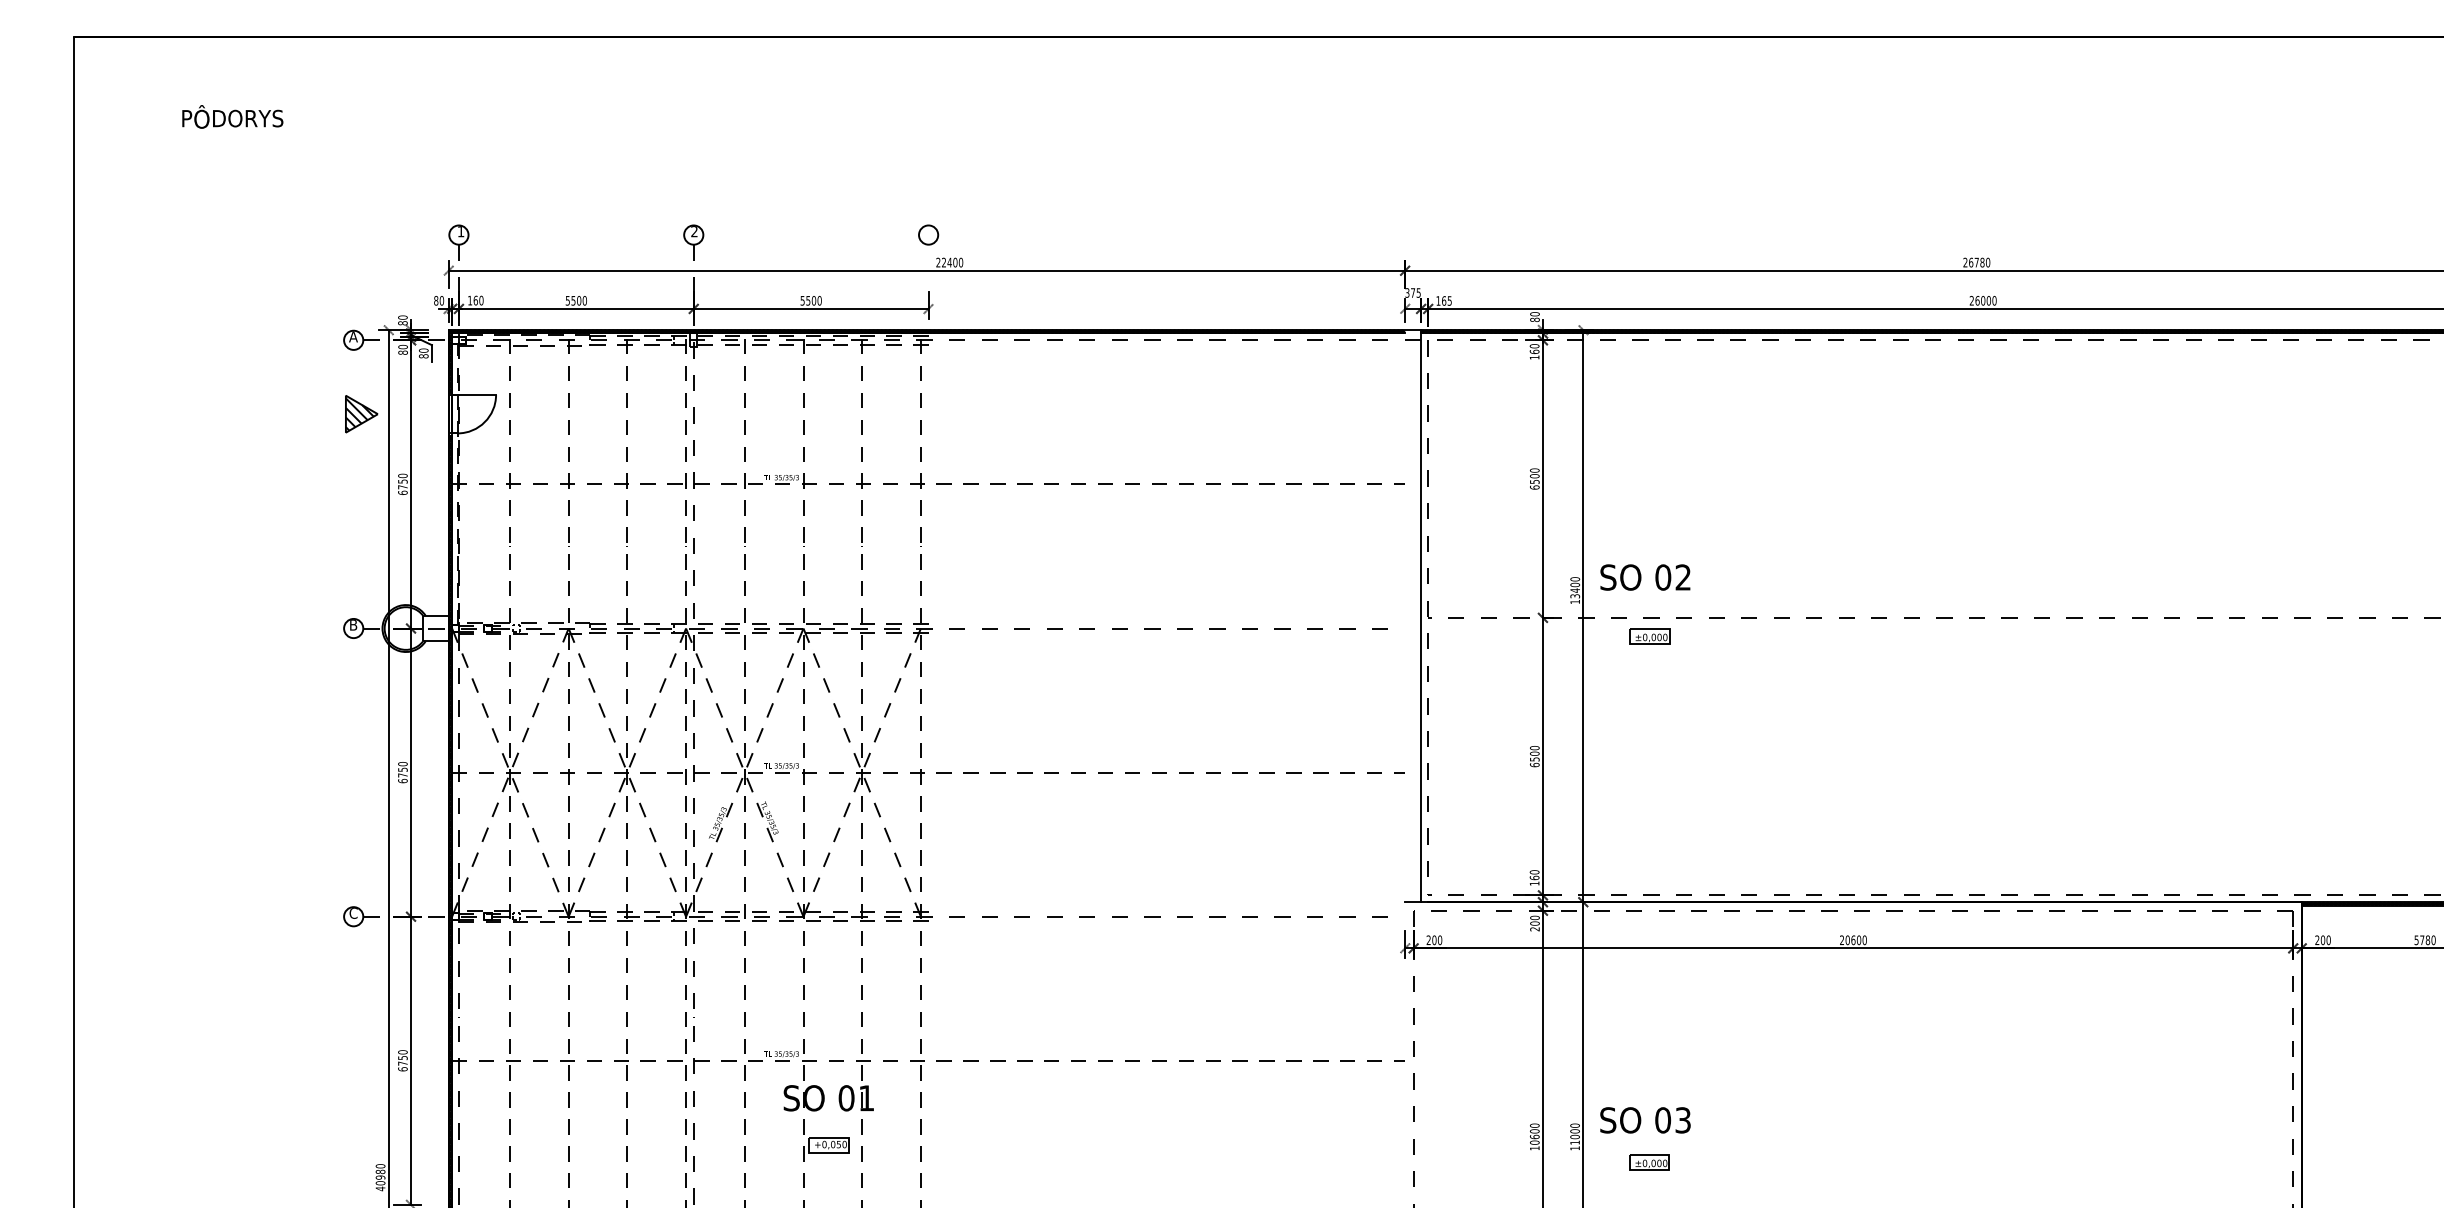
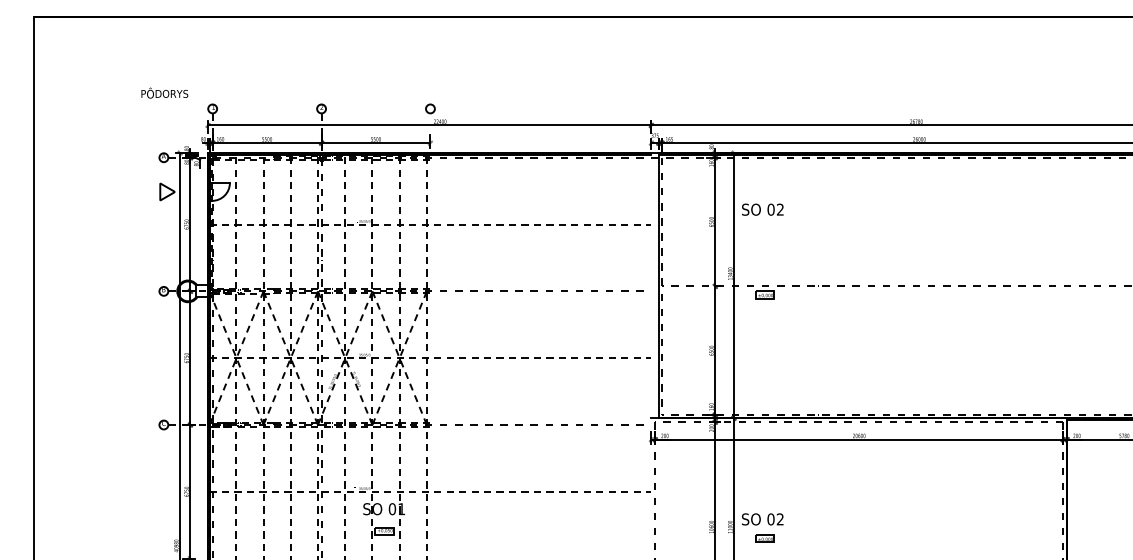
text: (232, 115) -> (164, 92), moved
hatch: (359, 413) -> (166, 191), removed
text: (1644, 577) -> (762, 209), moved
text: (1681, 1120) -> (779, 519), 03 -> 02

